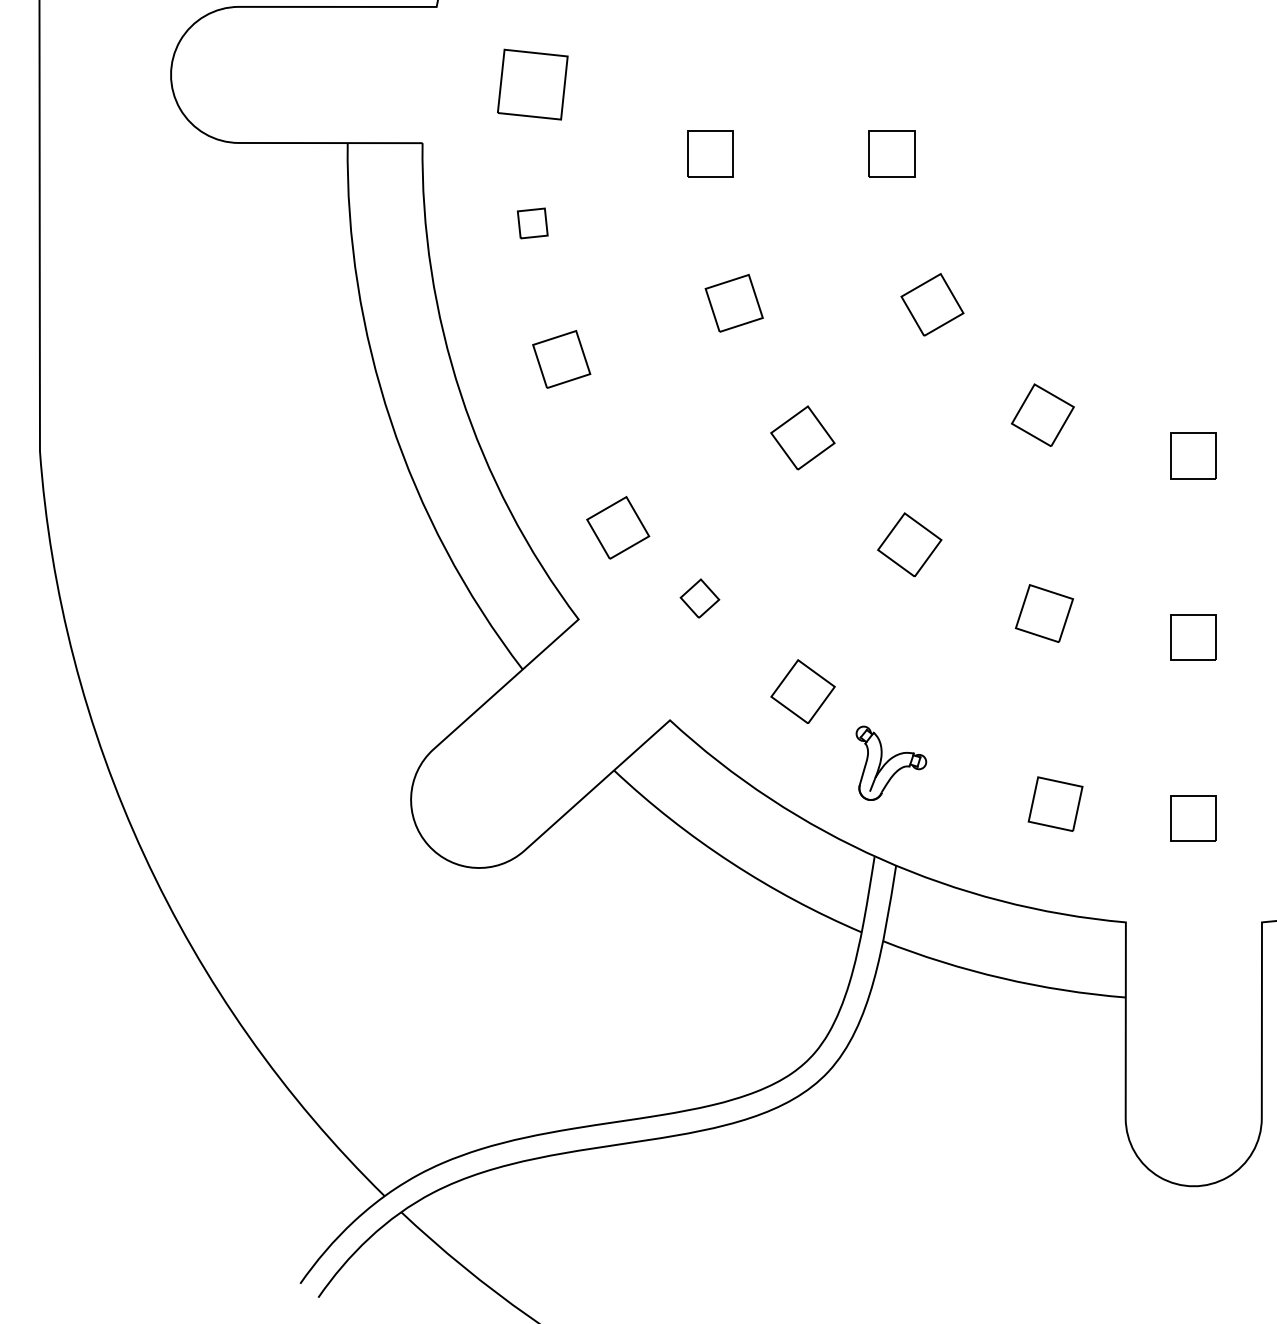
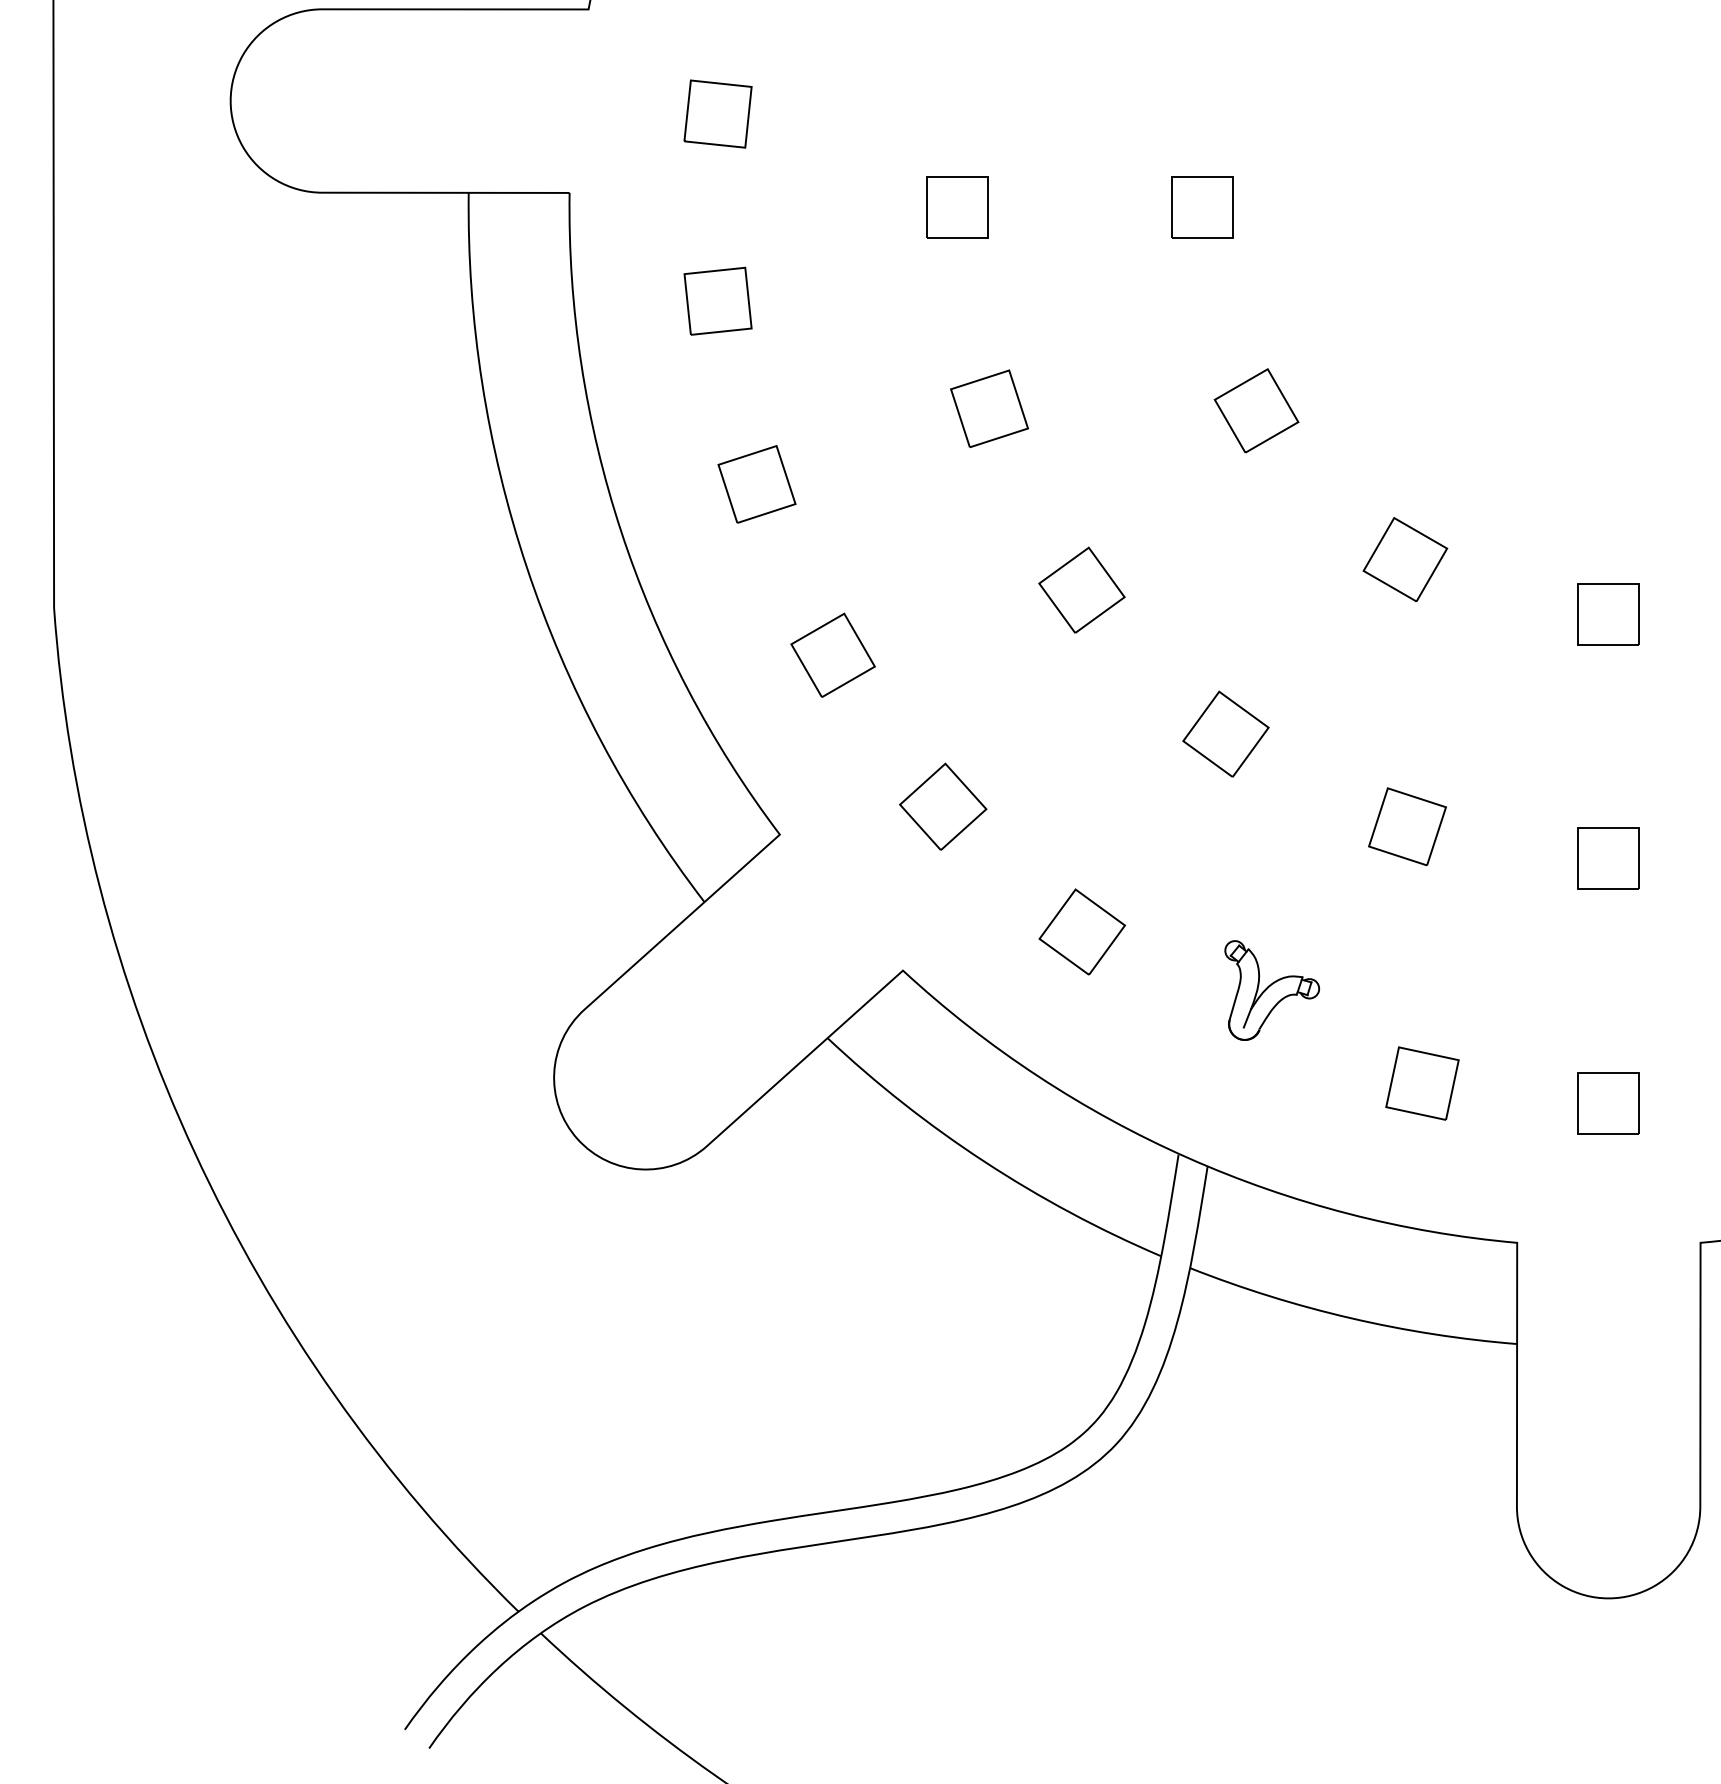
part: (532, 84) -> (717, 113), size x0.71
part: (532, 222) -> (717, 300), size x1.67
part: (617, 527) -> (832, 654), moved
part: (700, 598) -> (943, 806), size x1.67
part: (890, 763) -> (1271, 990), moved

